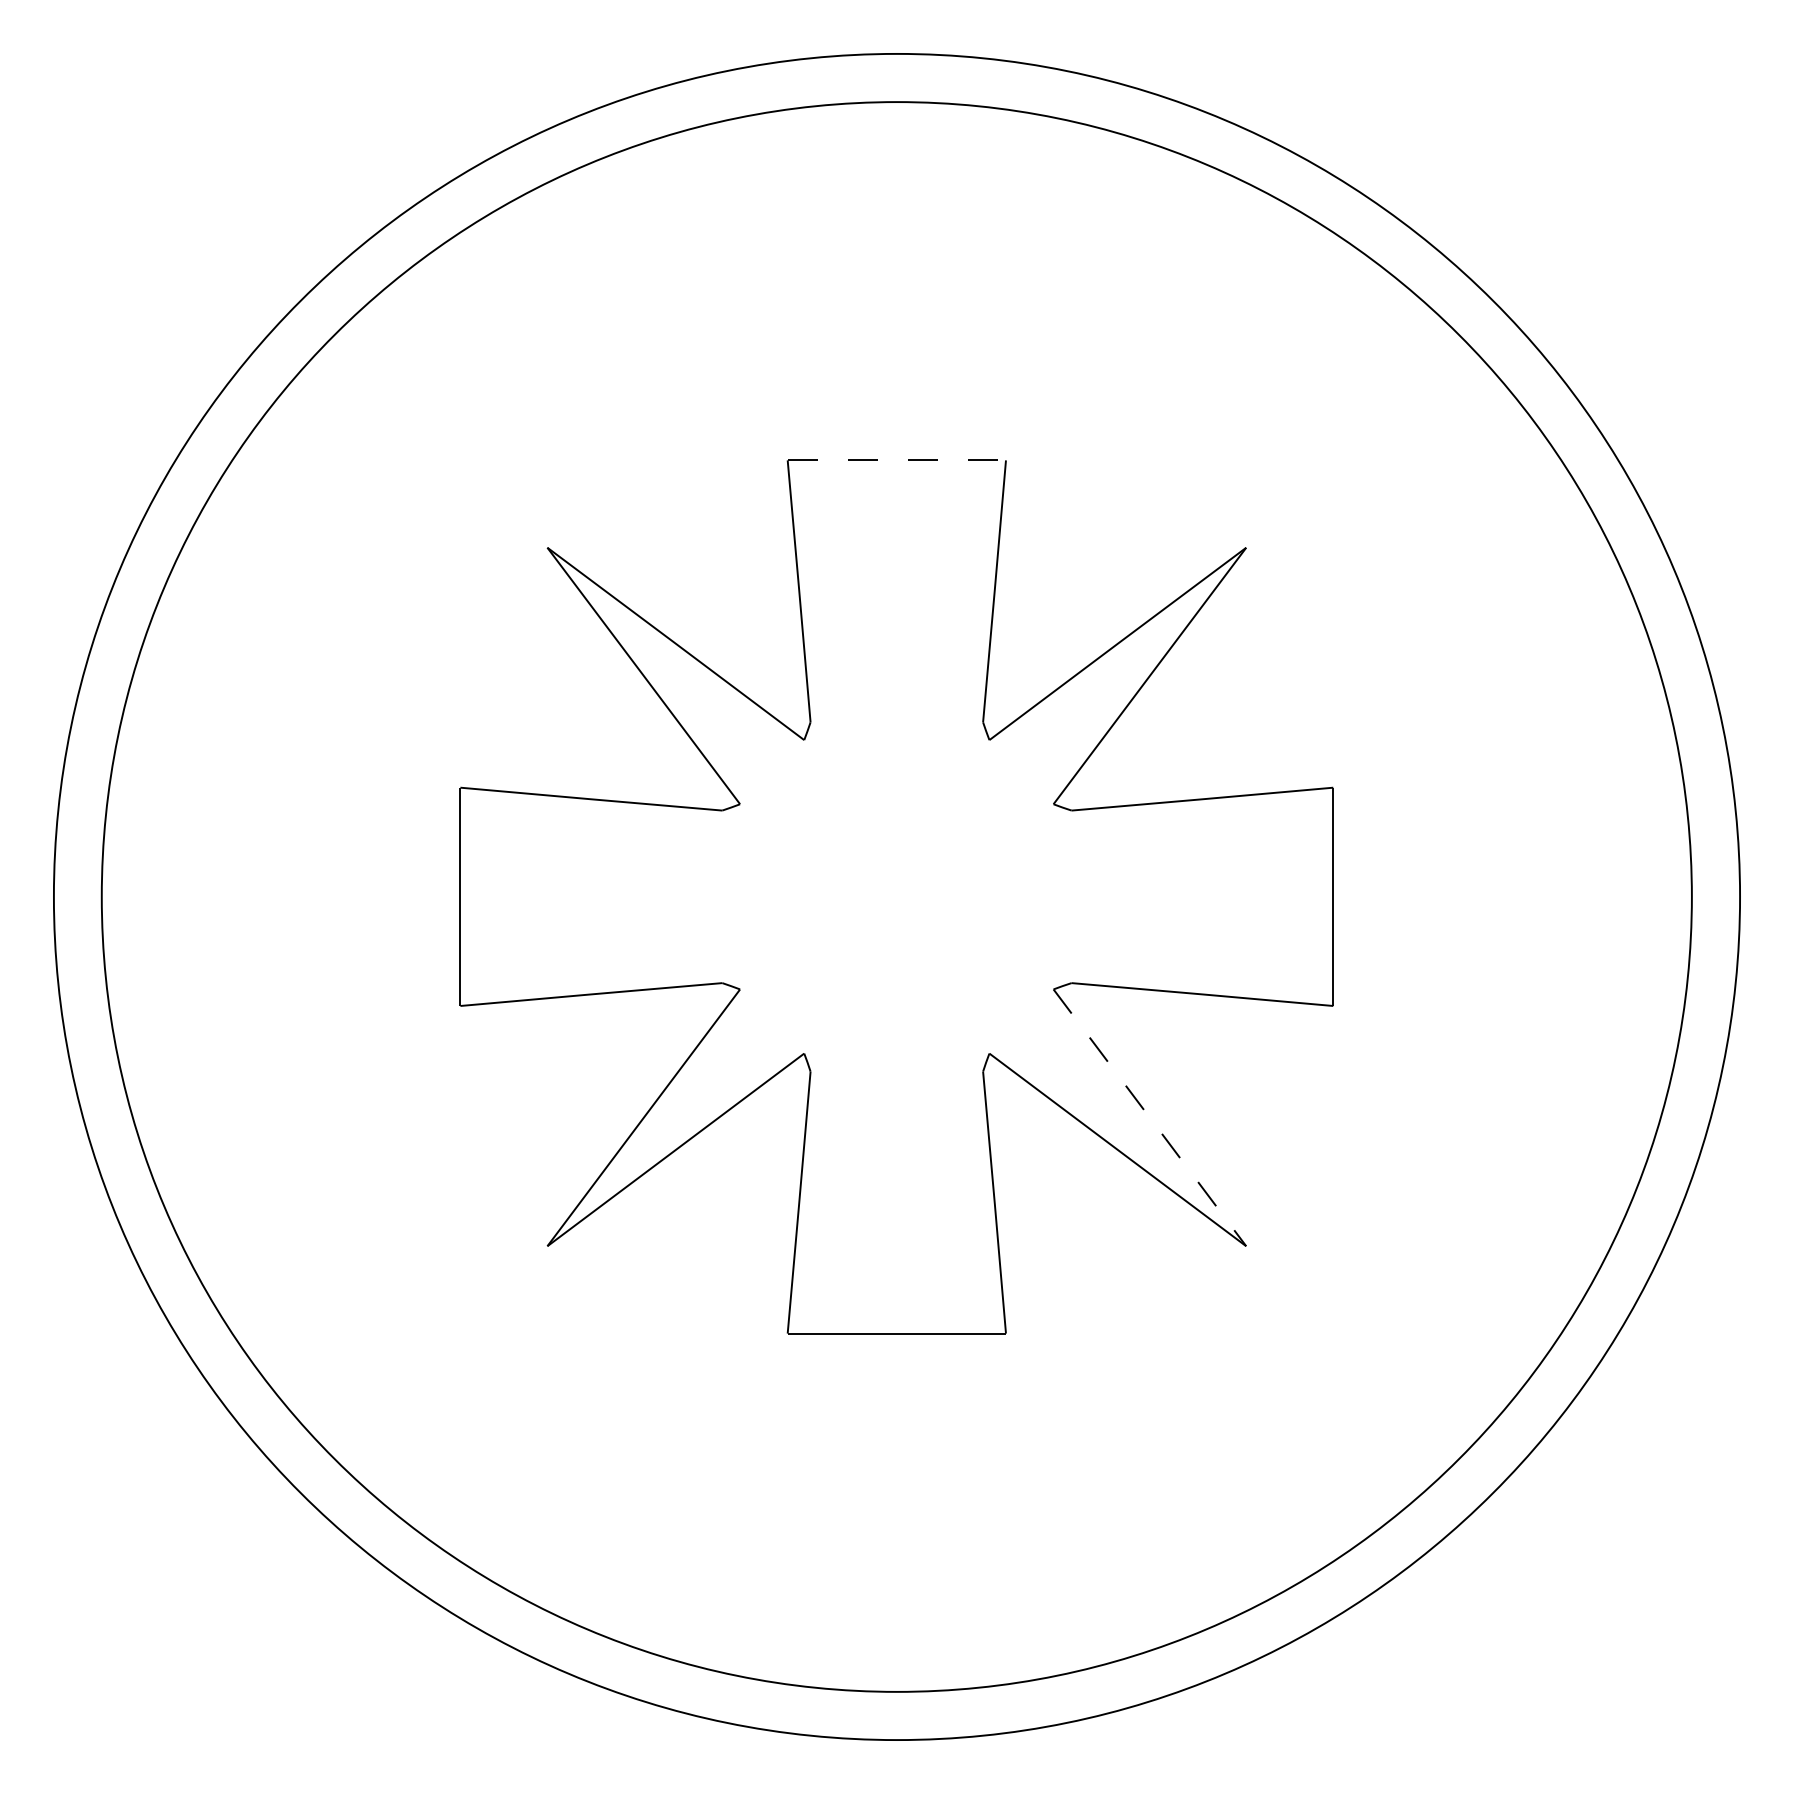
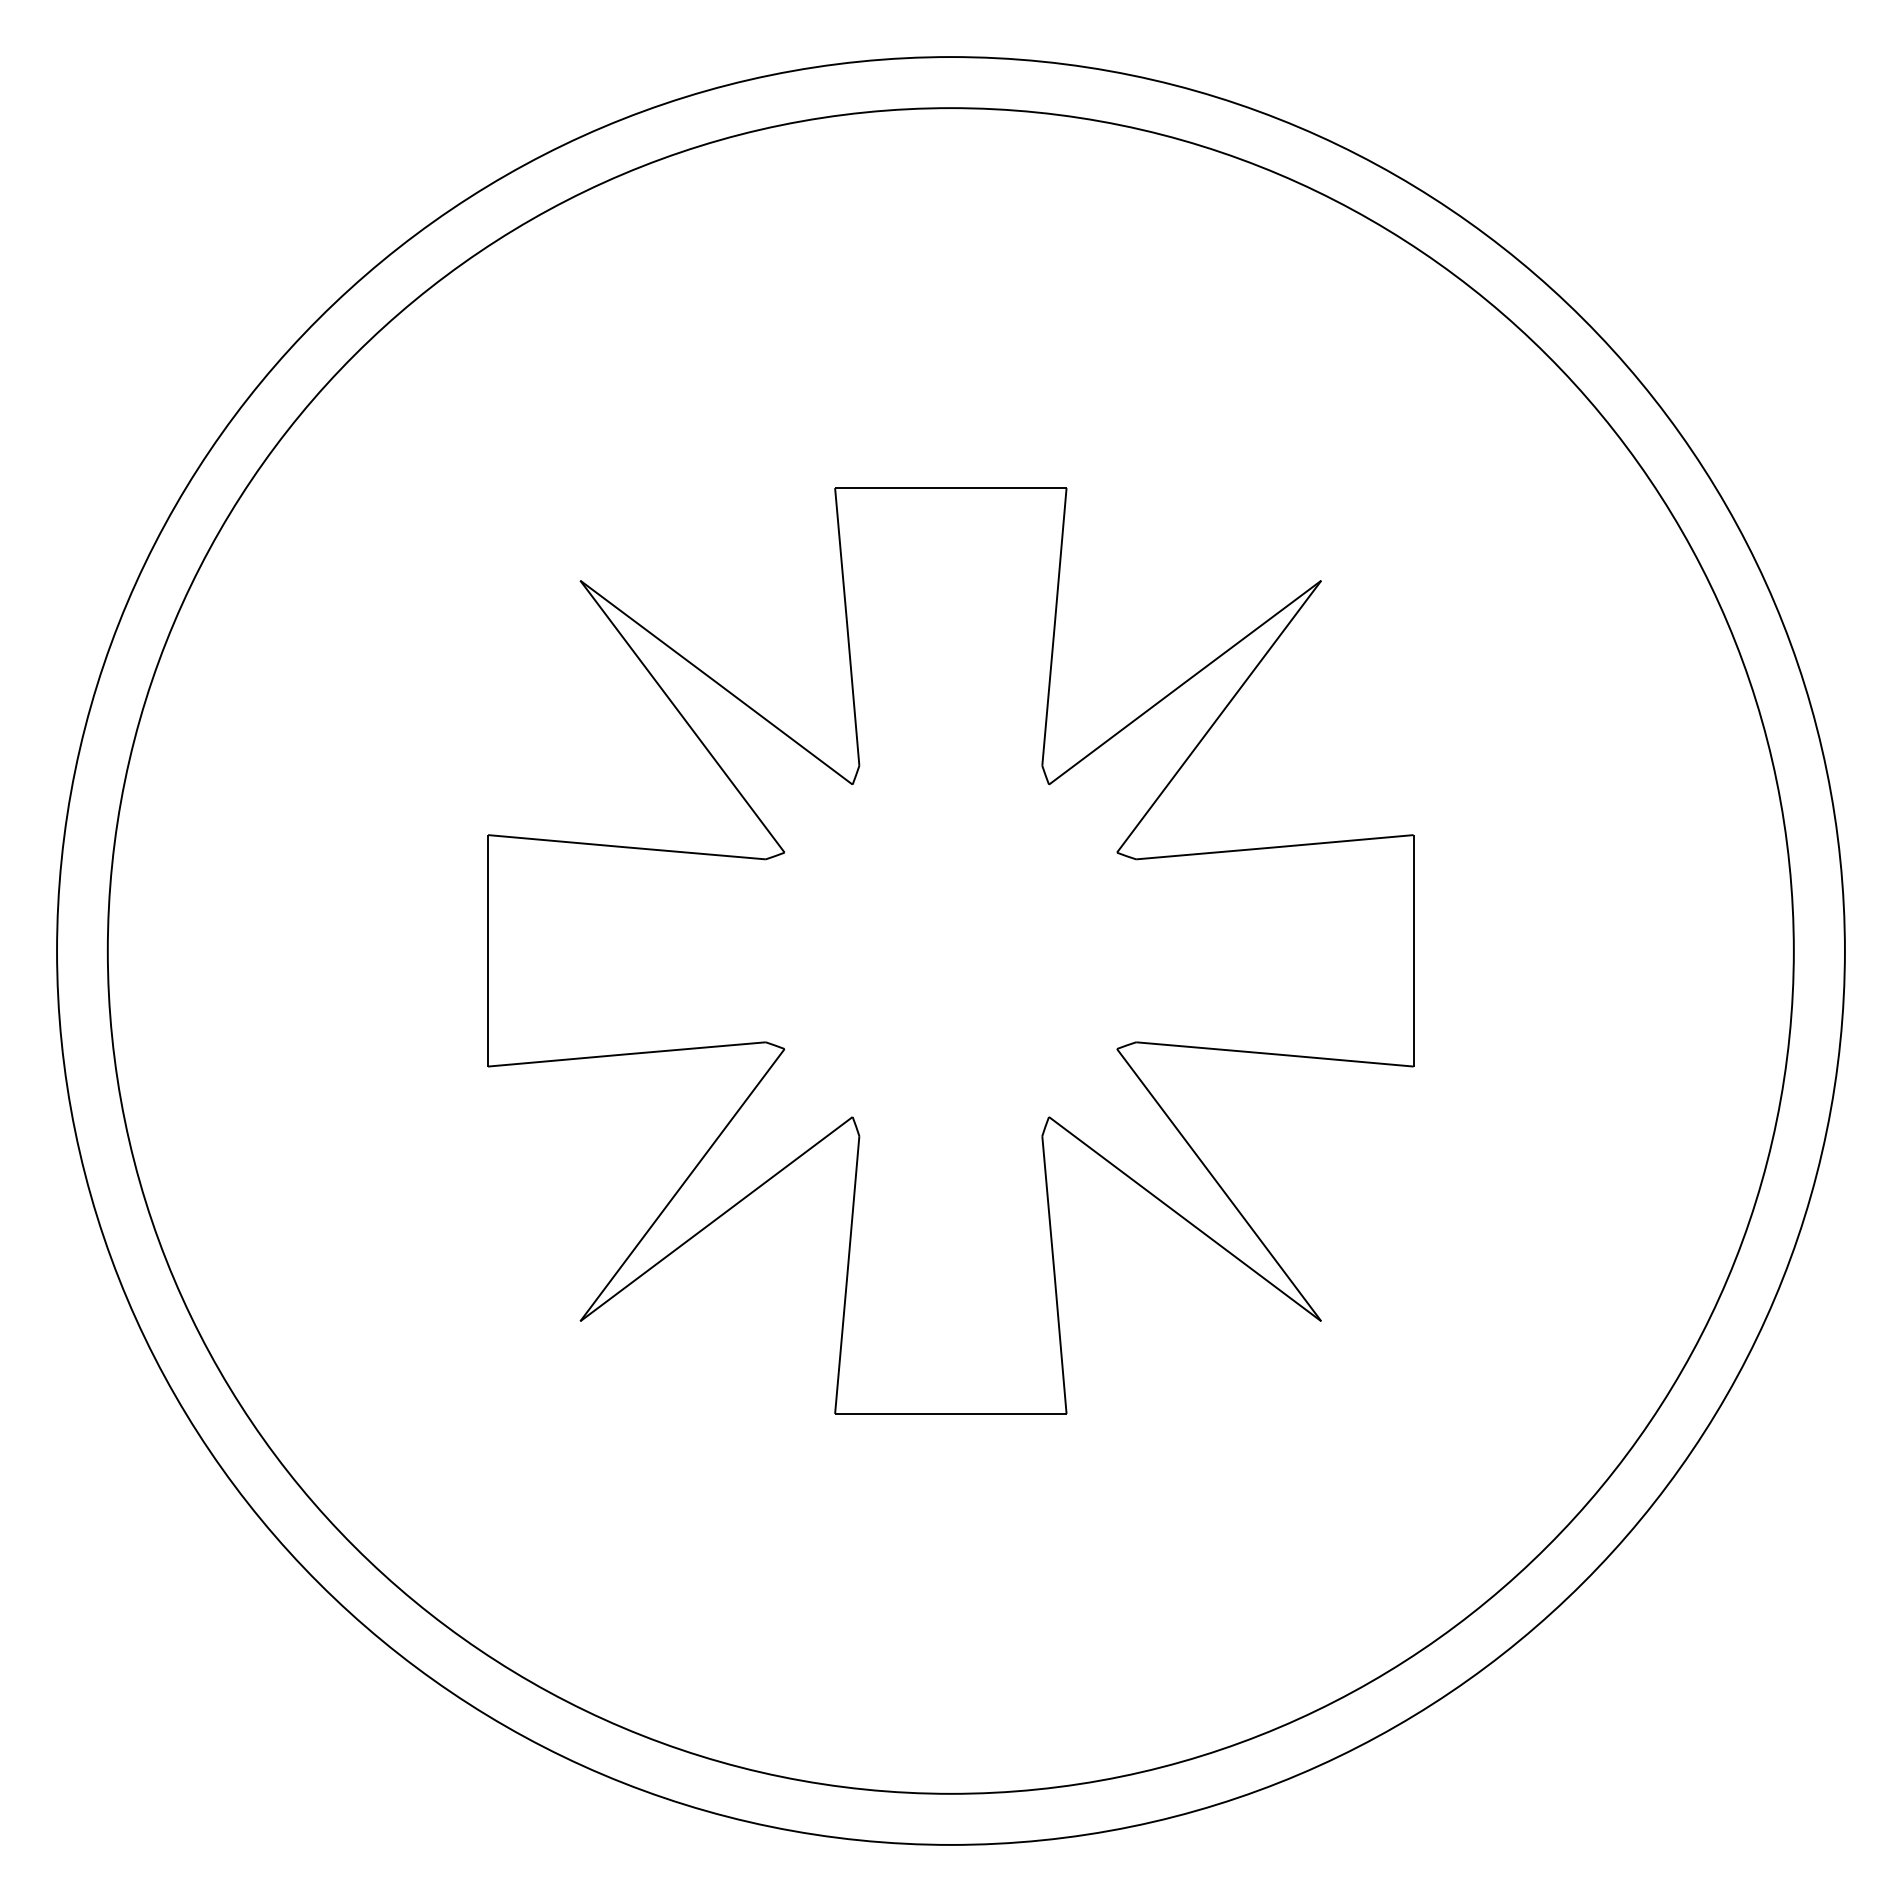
line: (897, 460) -> (951, 488), dashed -> solid
line: (1150, 1118) -> (1219, 1185), dashed -> solid

